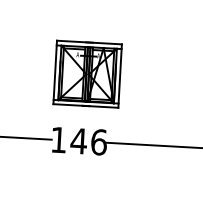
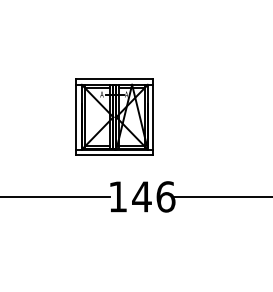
part: (87, 73) -> (114, 116), moved

